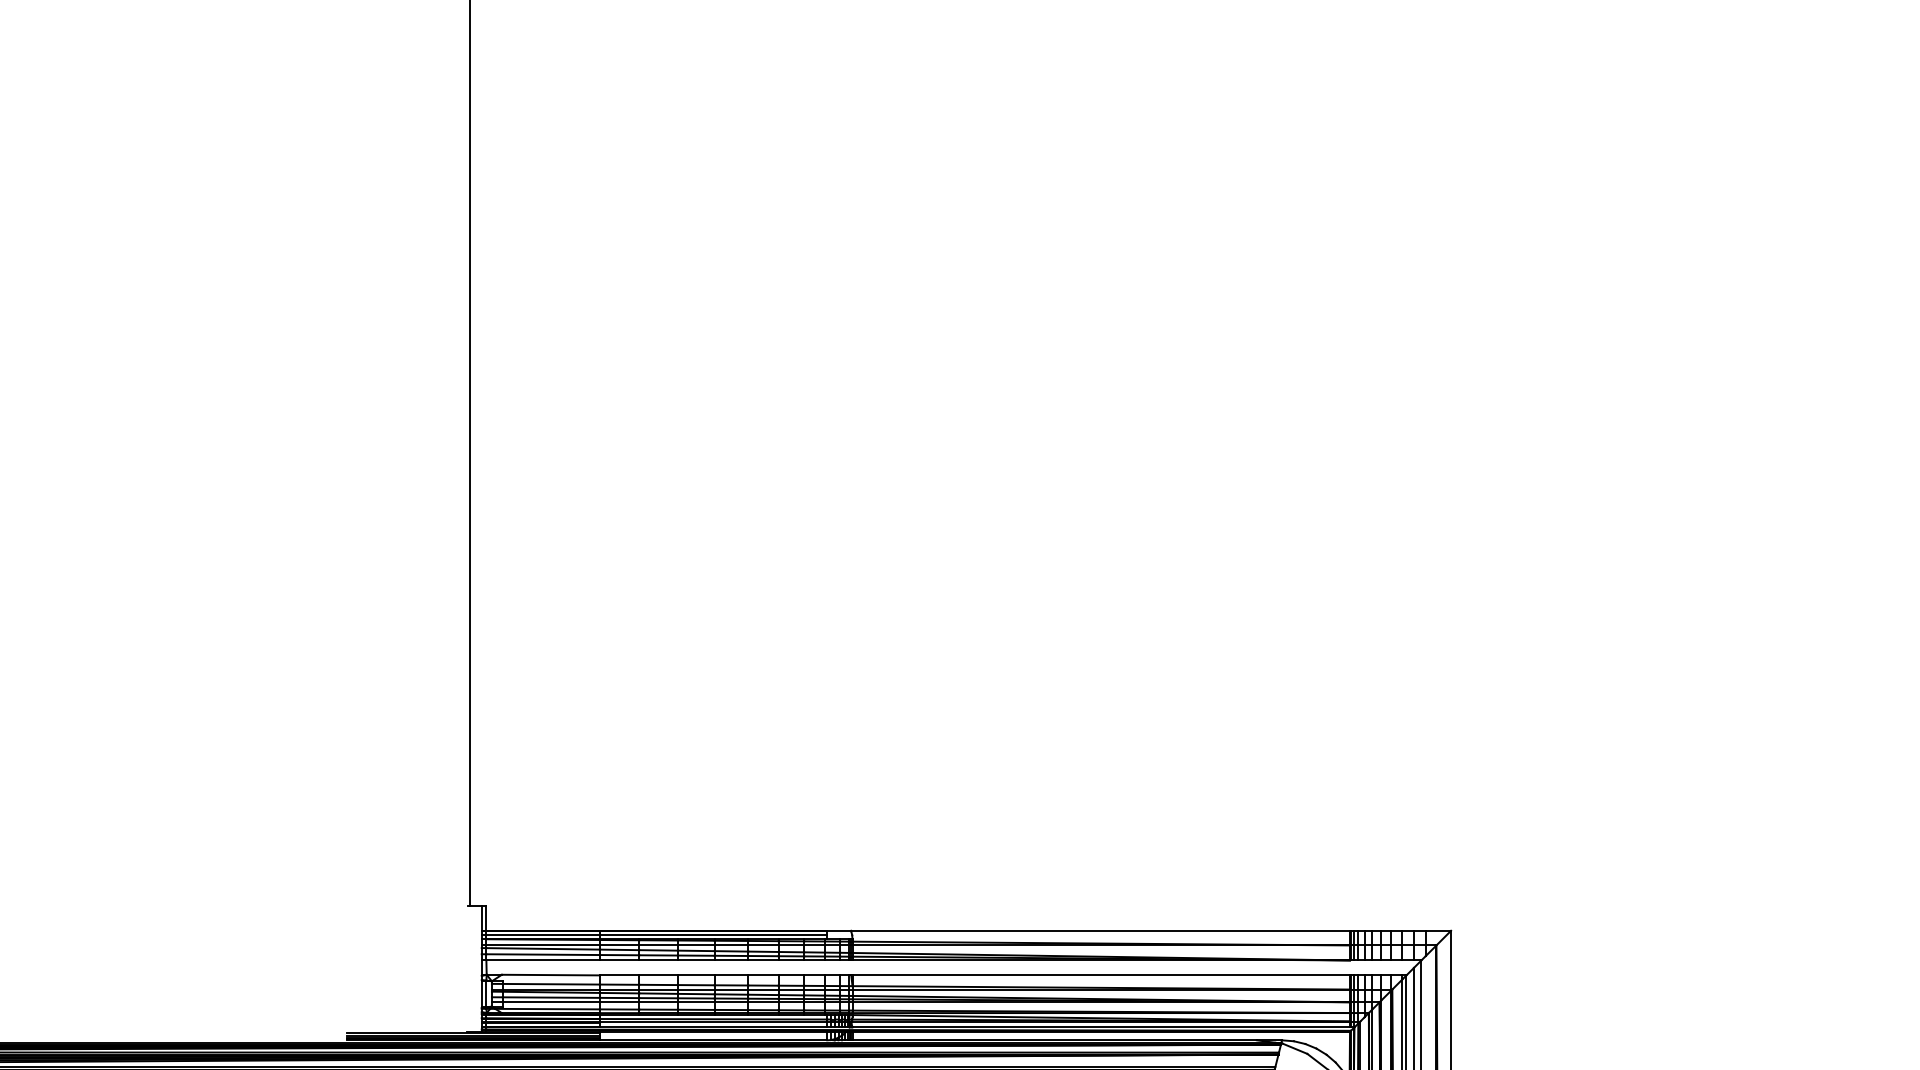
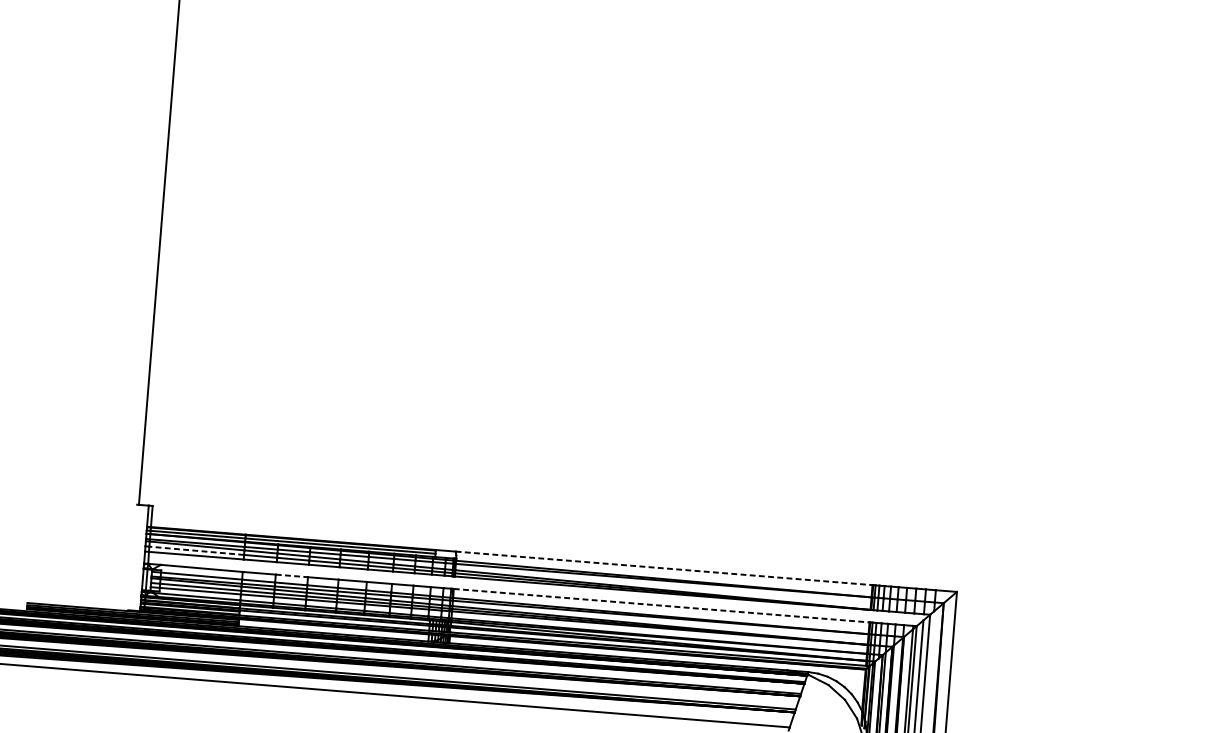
line: (1101, 930) -> (664, 568), solid -> dashed
line: (543, 954) -> (197, 550), solid -> dashed
line: (659, 975) -> (292, 576), solid -> dashed
line: (1101, 975) -> (661, 605), solid -> dashed

